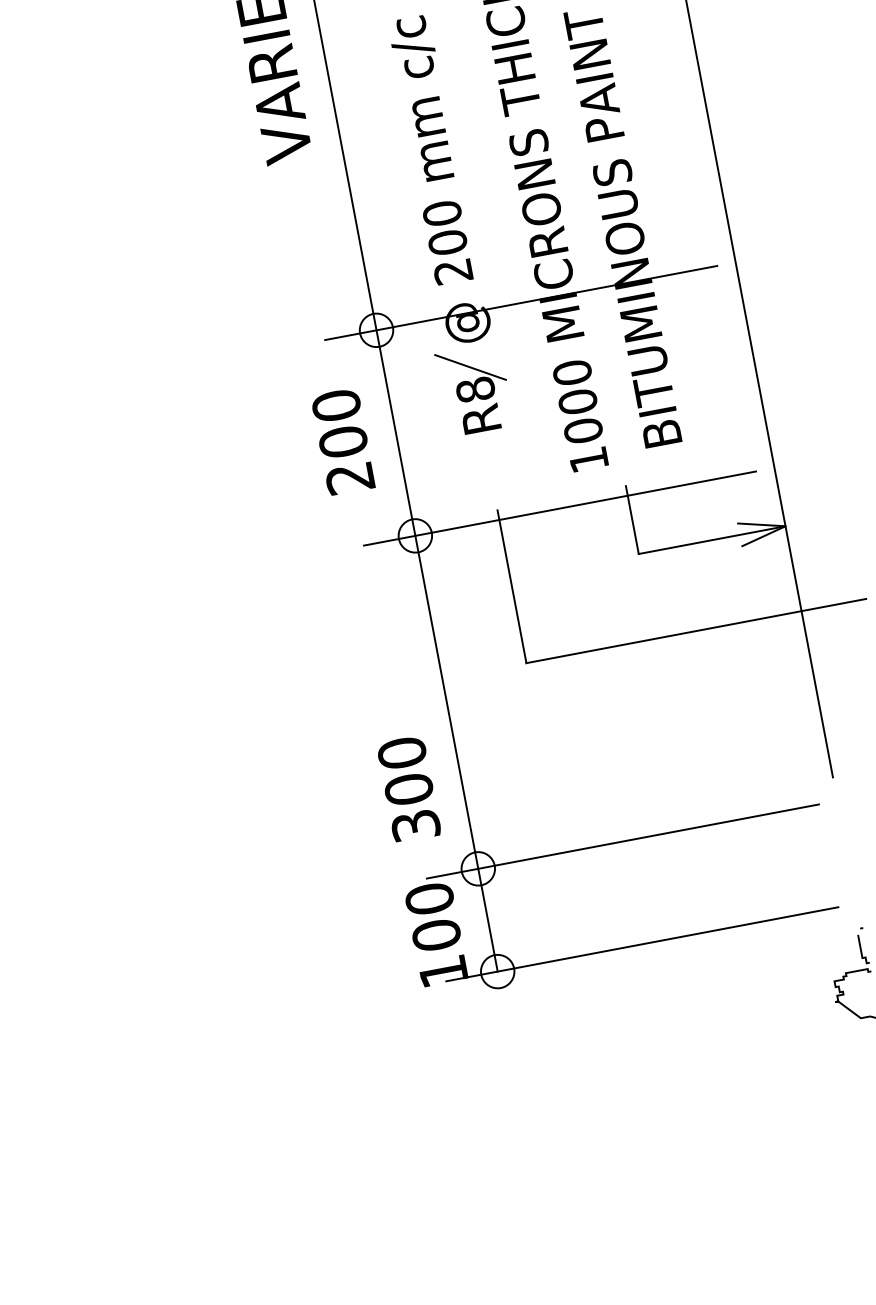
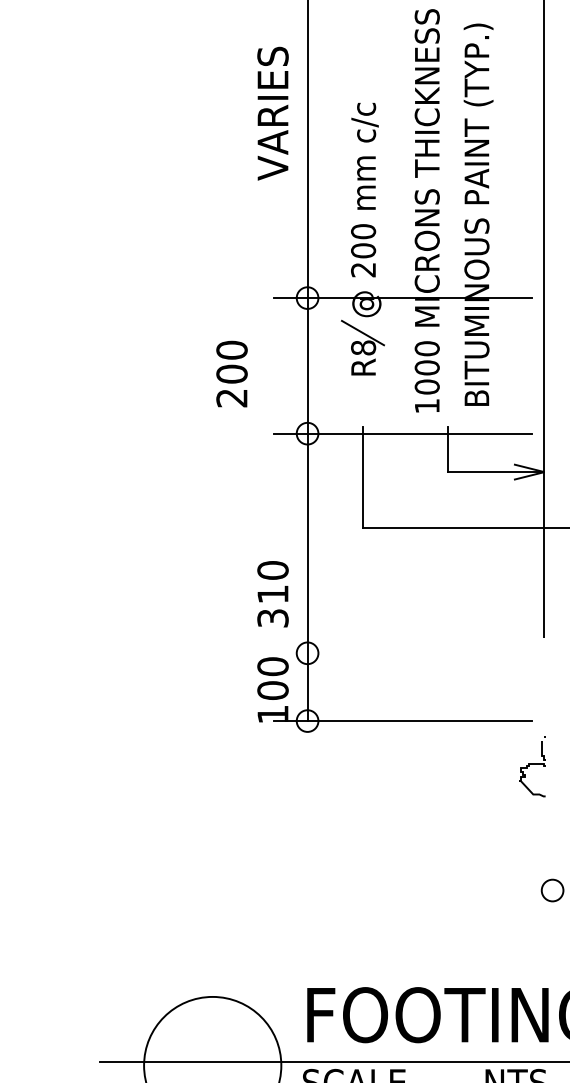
text: (342, 441) -> (231, 373), moved
text: (408, 789) -> (272, 594), 300 -> 310
line: (622, 841) -> (402, 653), removed

